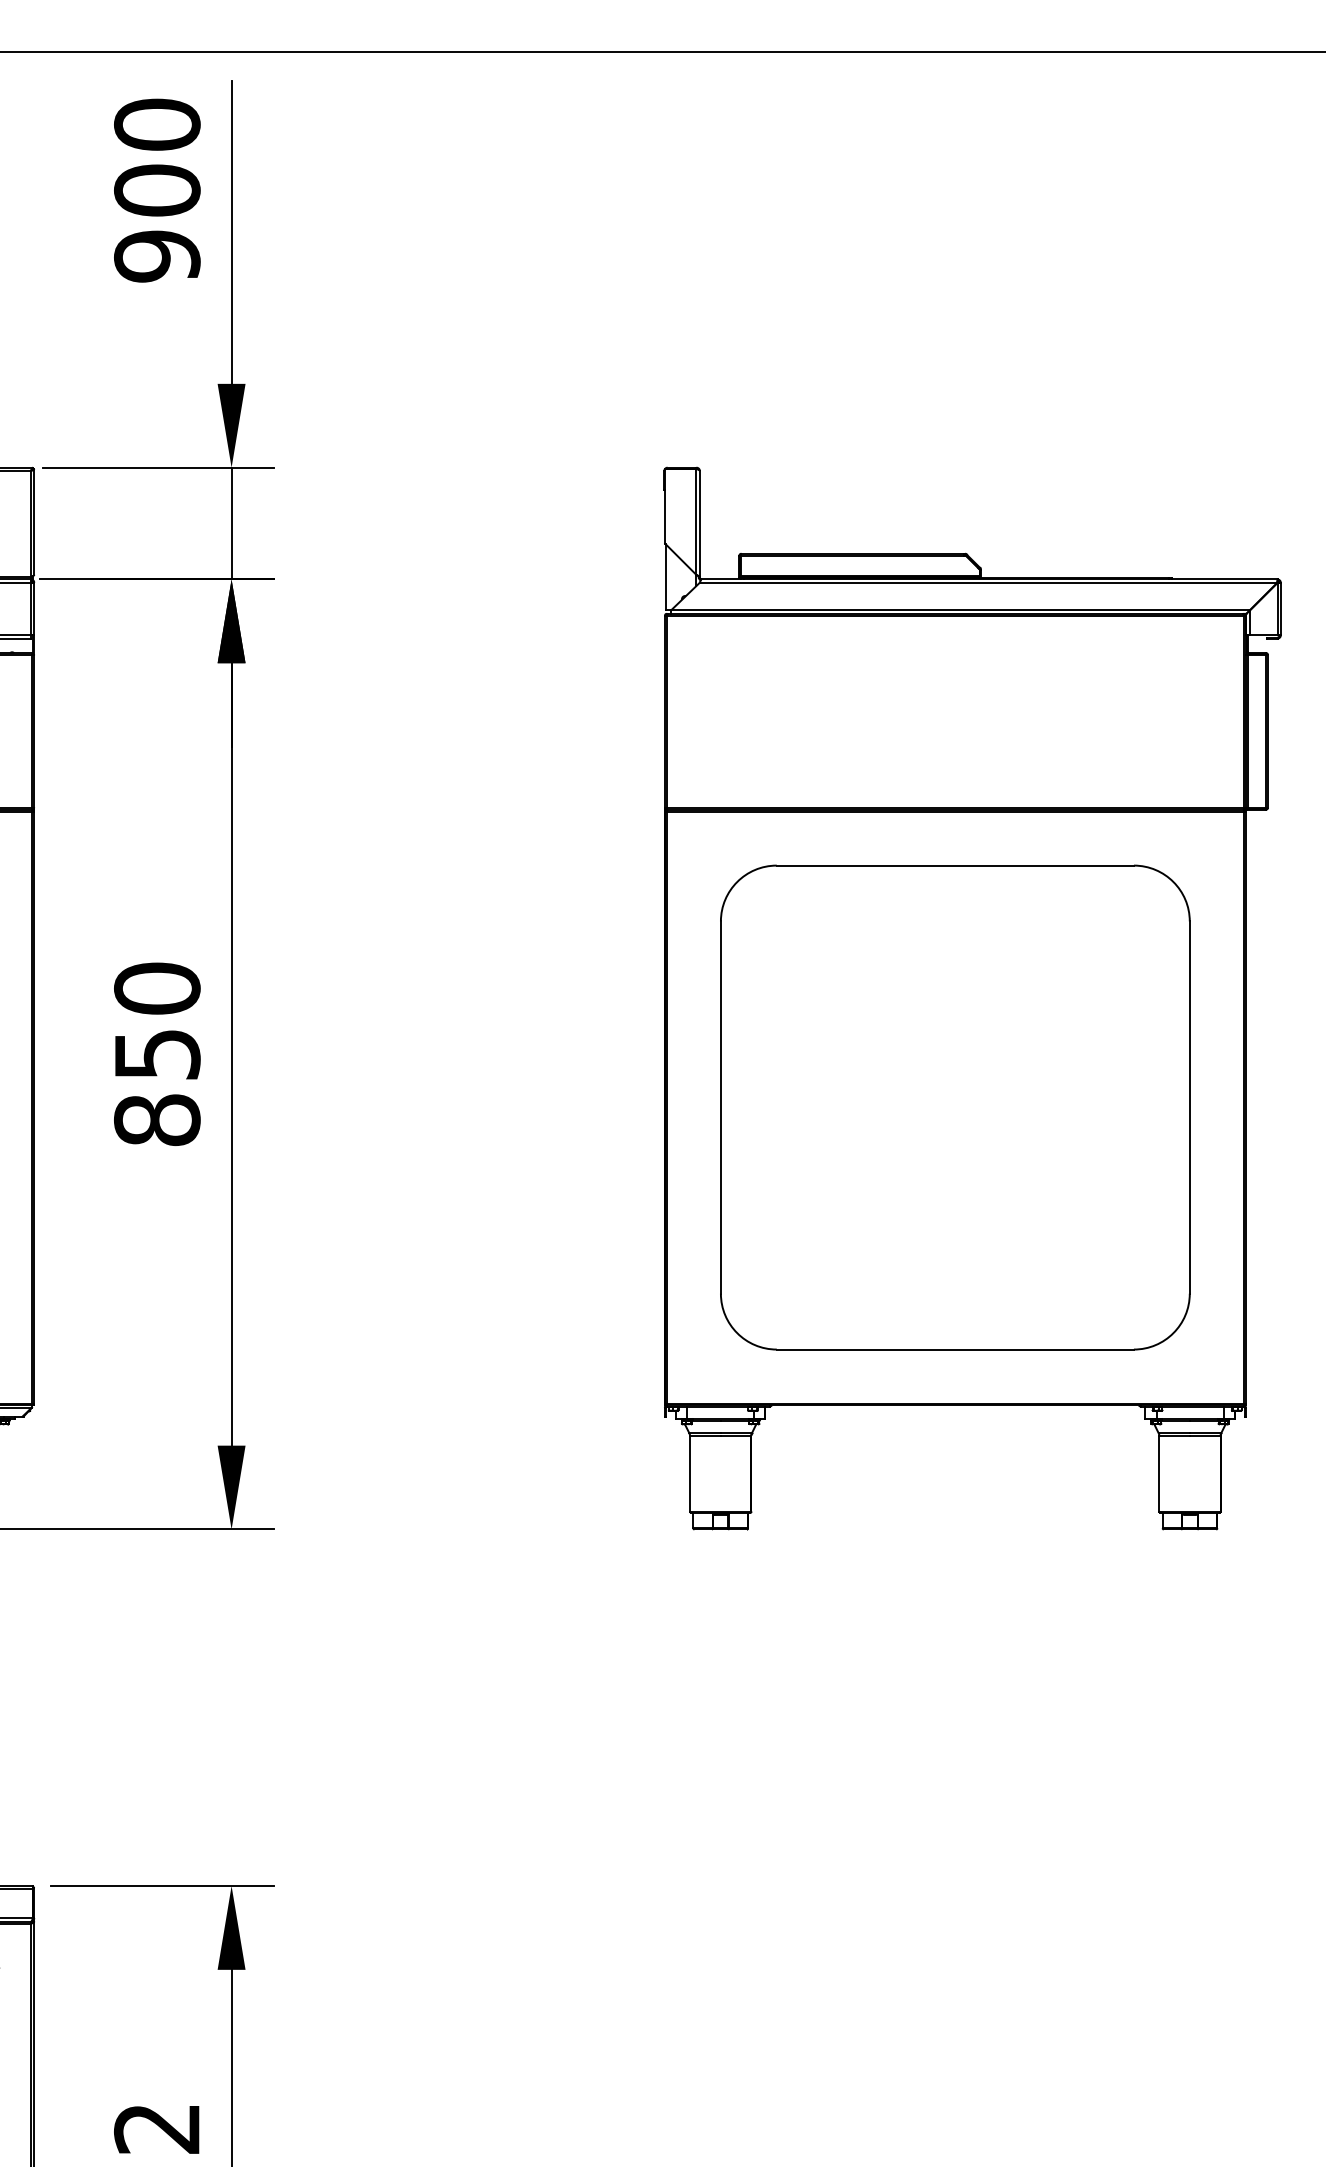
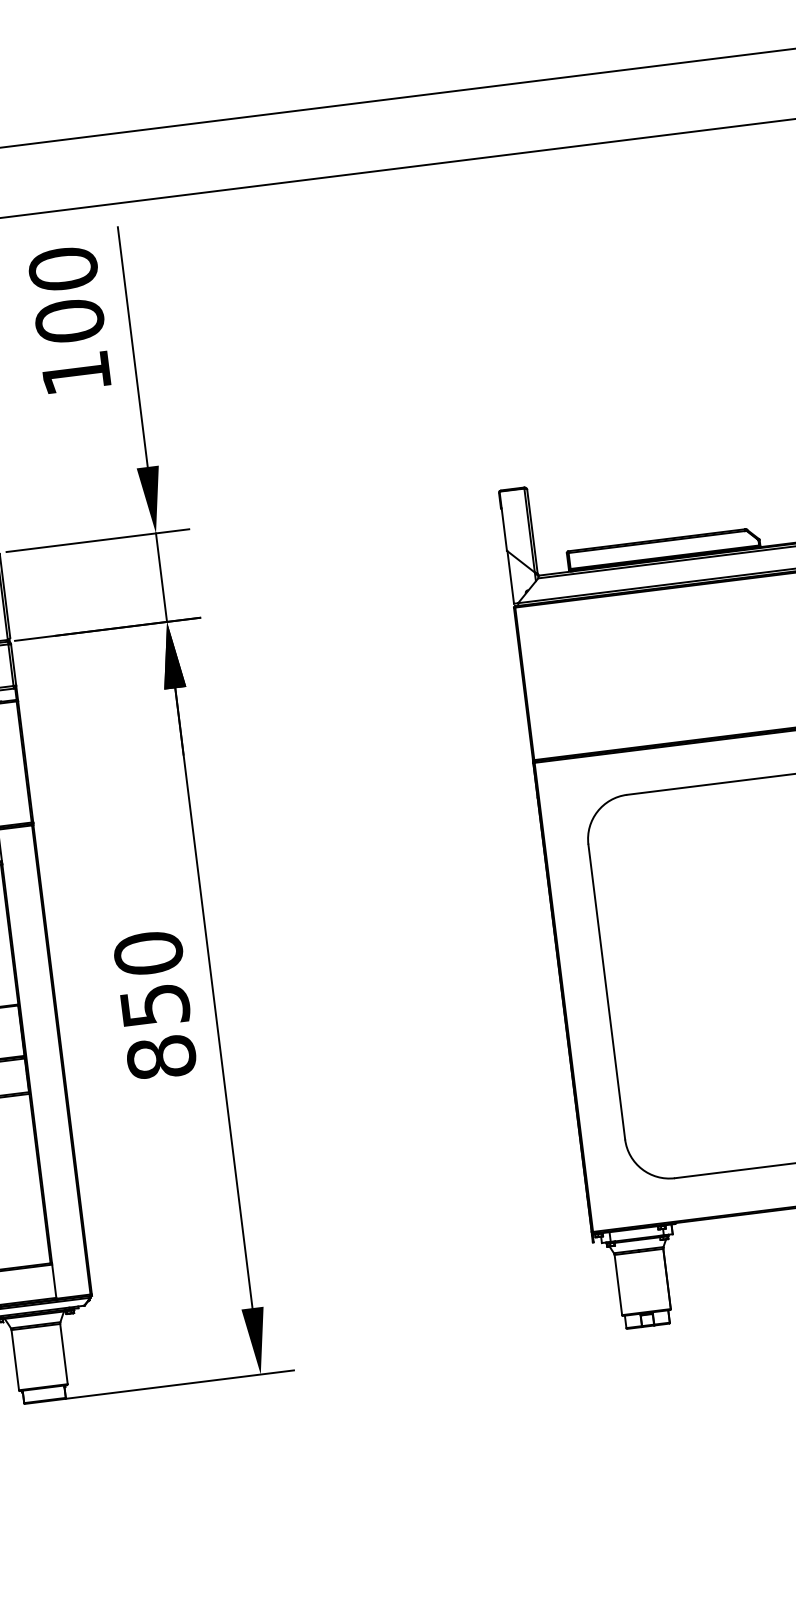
text: (157, 256) -> (76, 373), 900 -> 100

